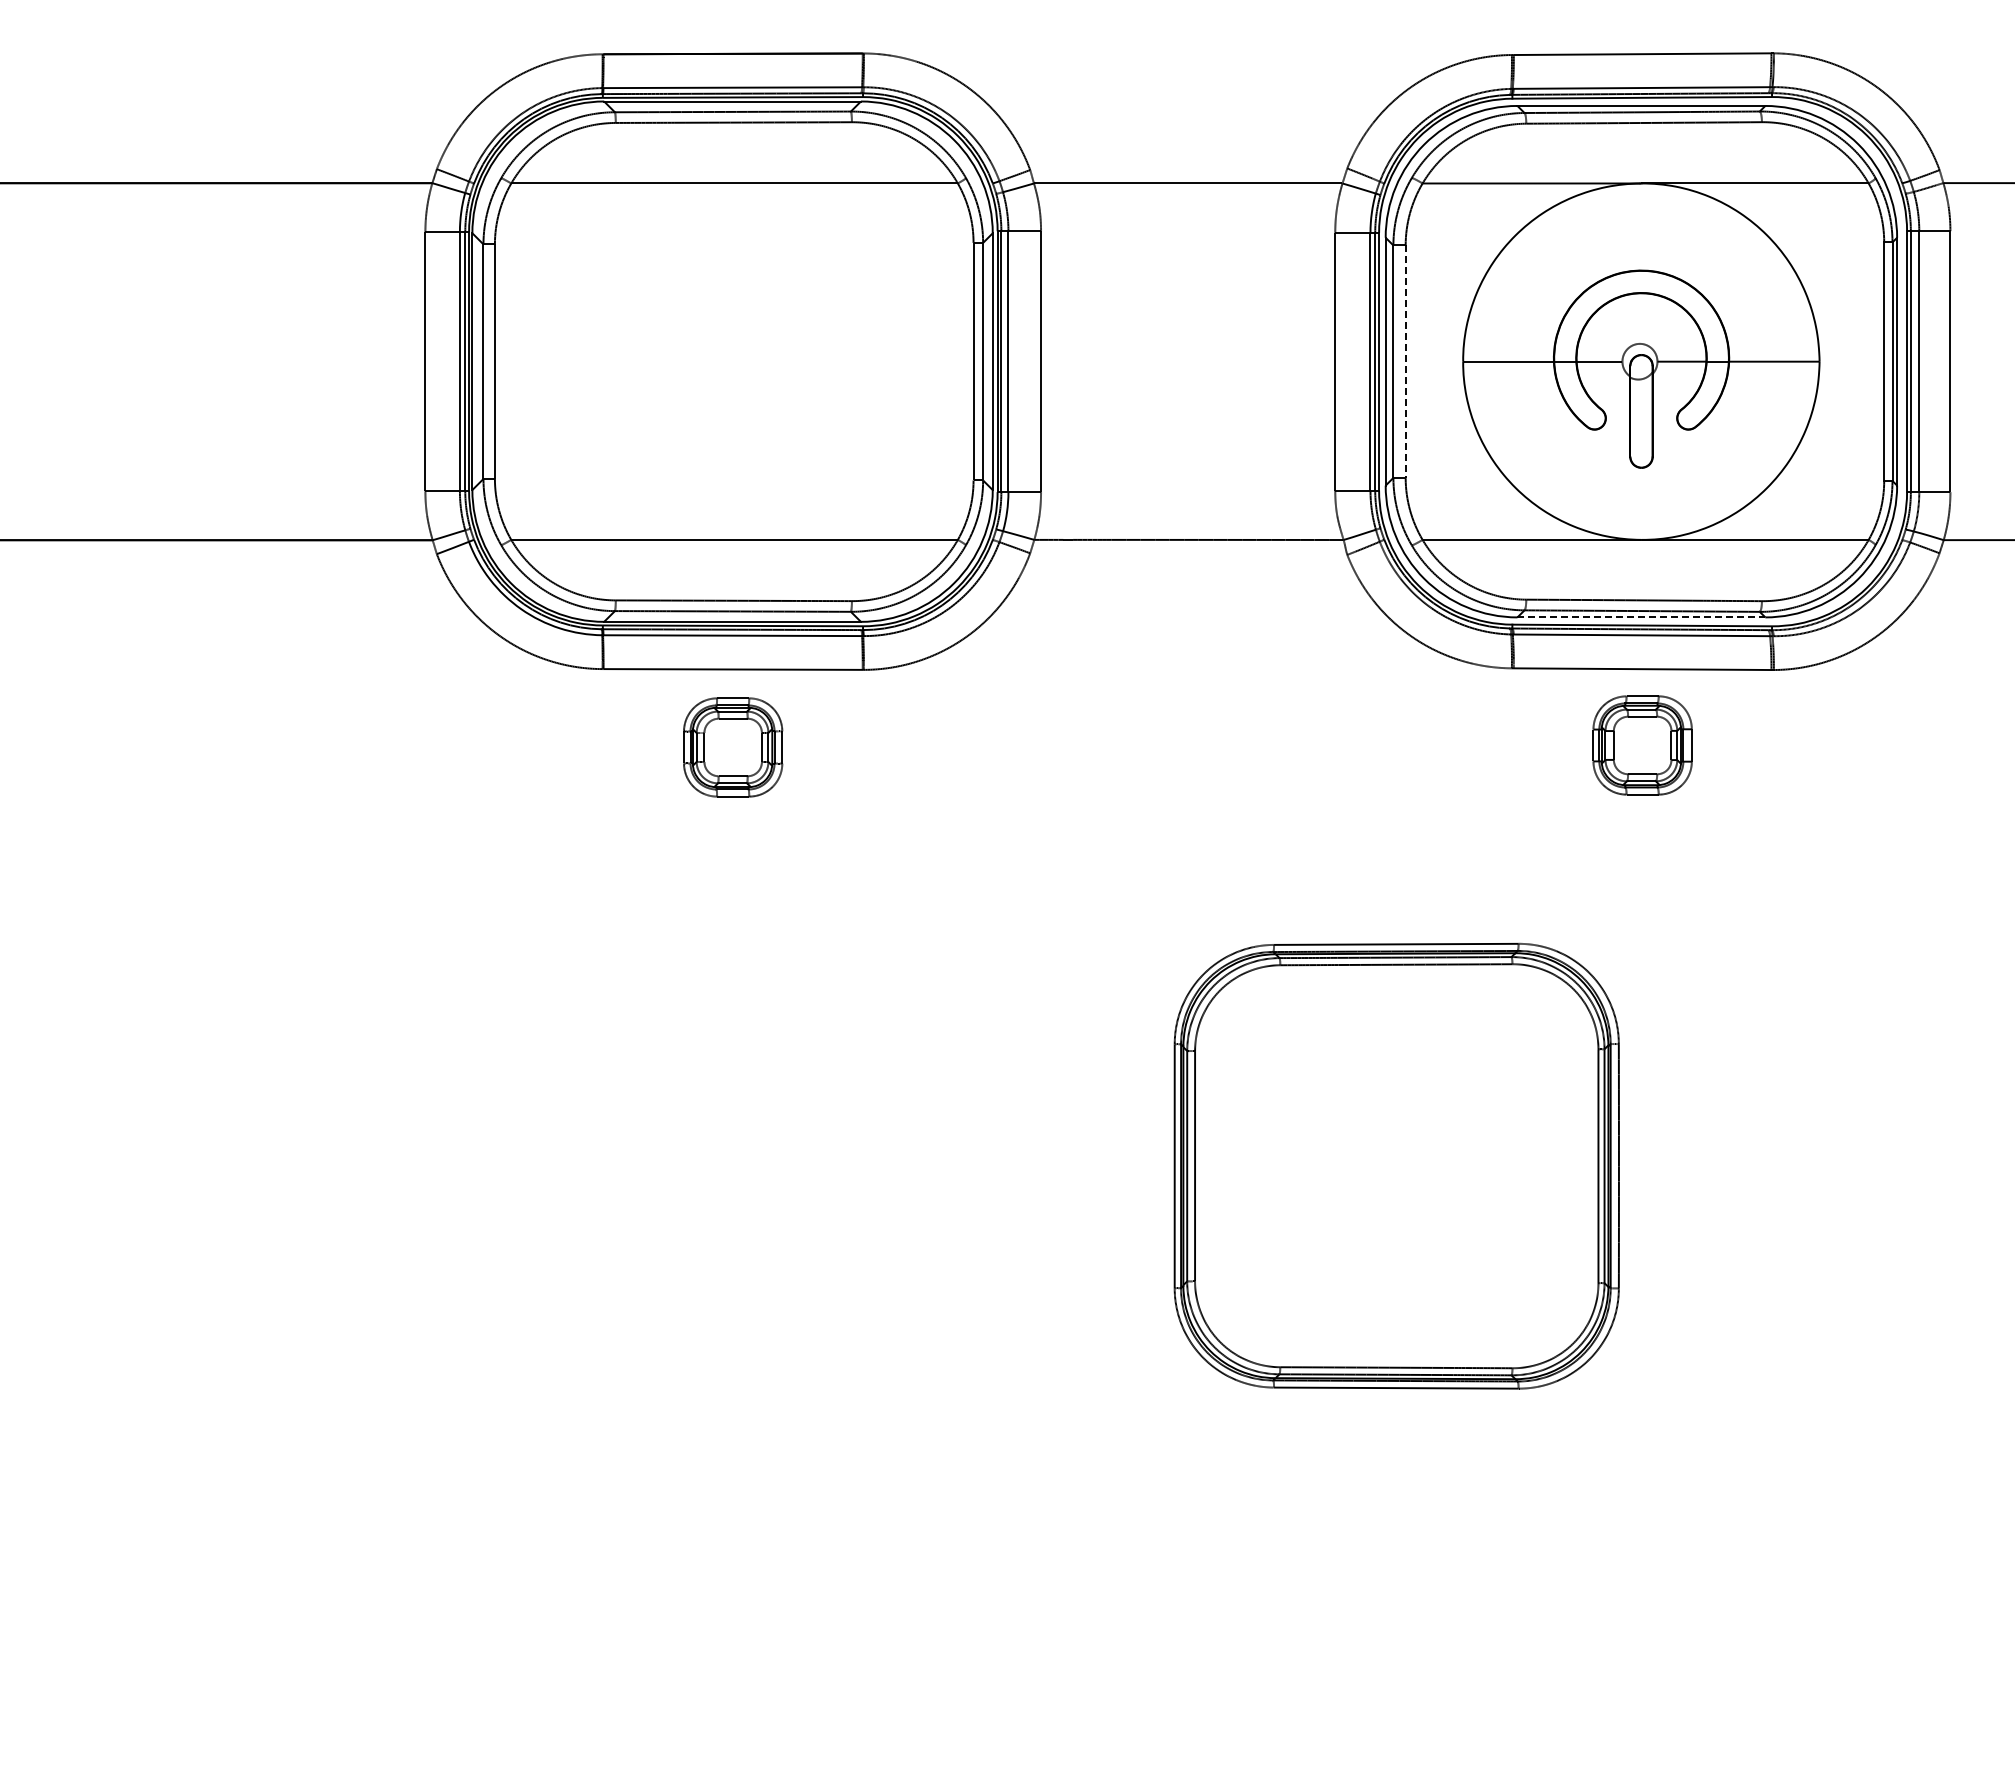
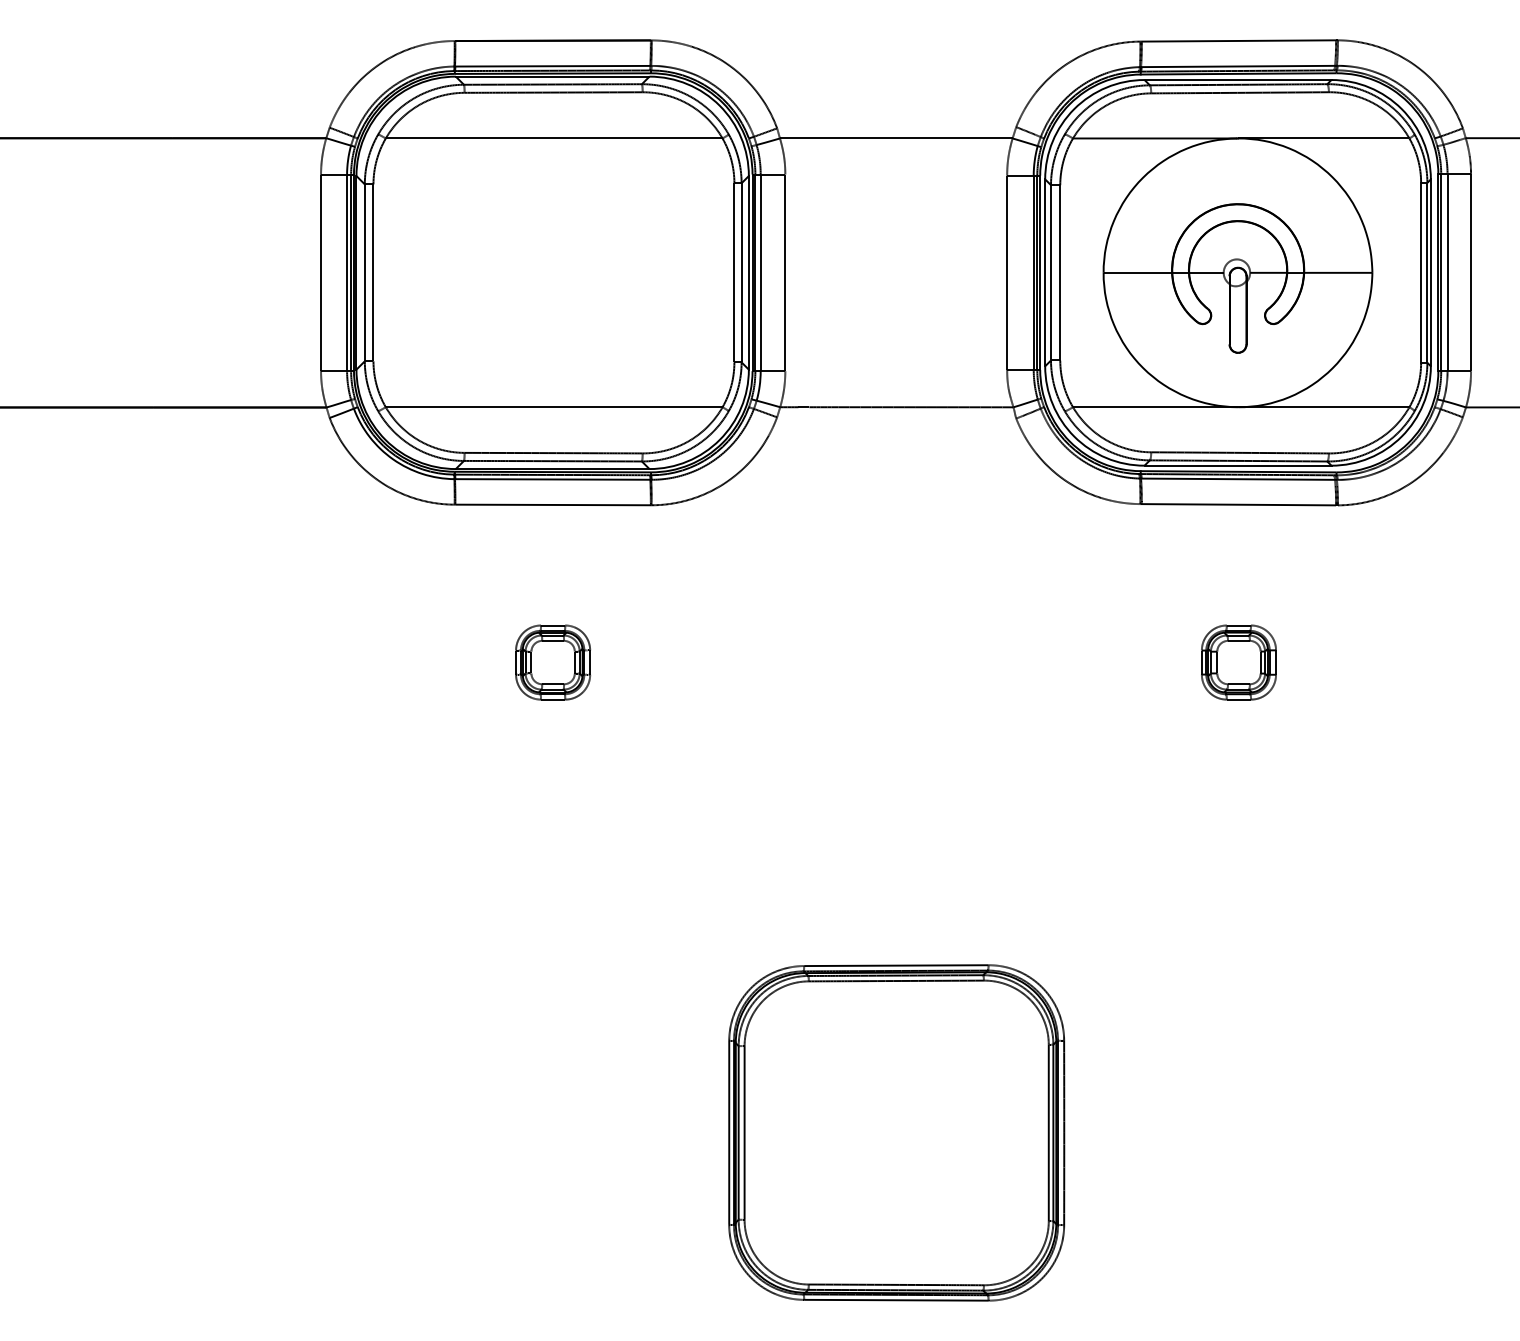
line: (1405, 362) -> (1060, 273), dashed -> solid
line: (1641, 617) -> (1238, 465), dashed -> solid
part: (1642, 745) -> (1238, 662), moved
part: (733, 747) -> (553, 662), moved
part: (1396, 1165) -> (896, 1132), moved

